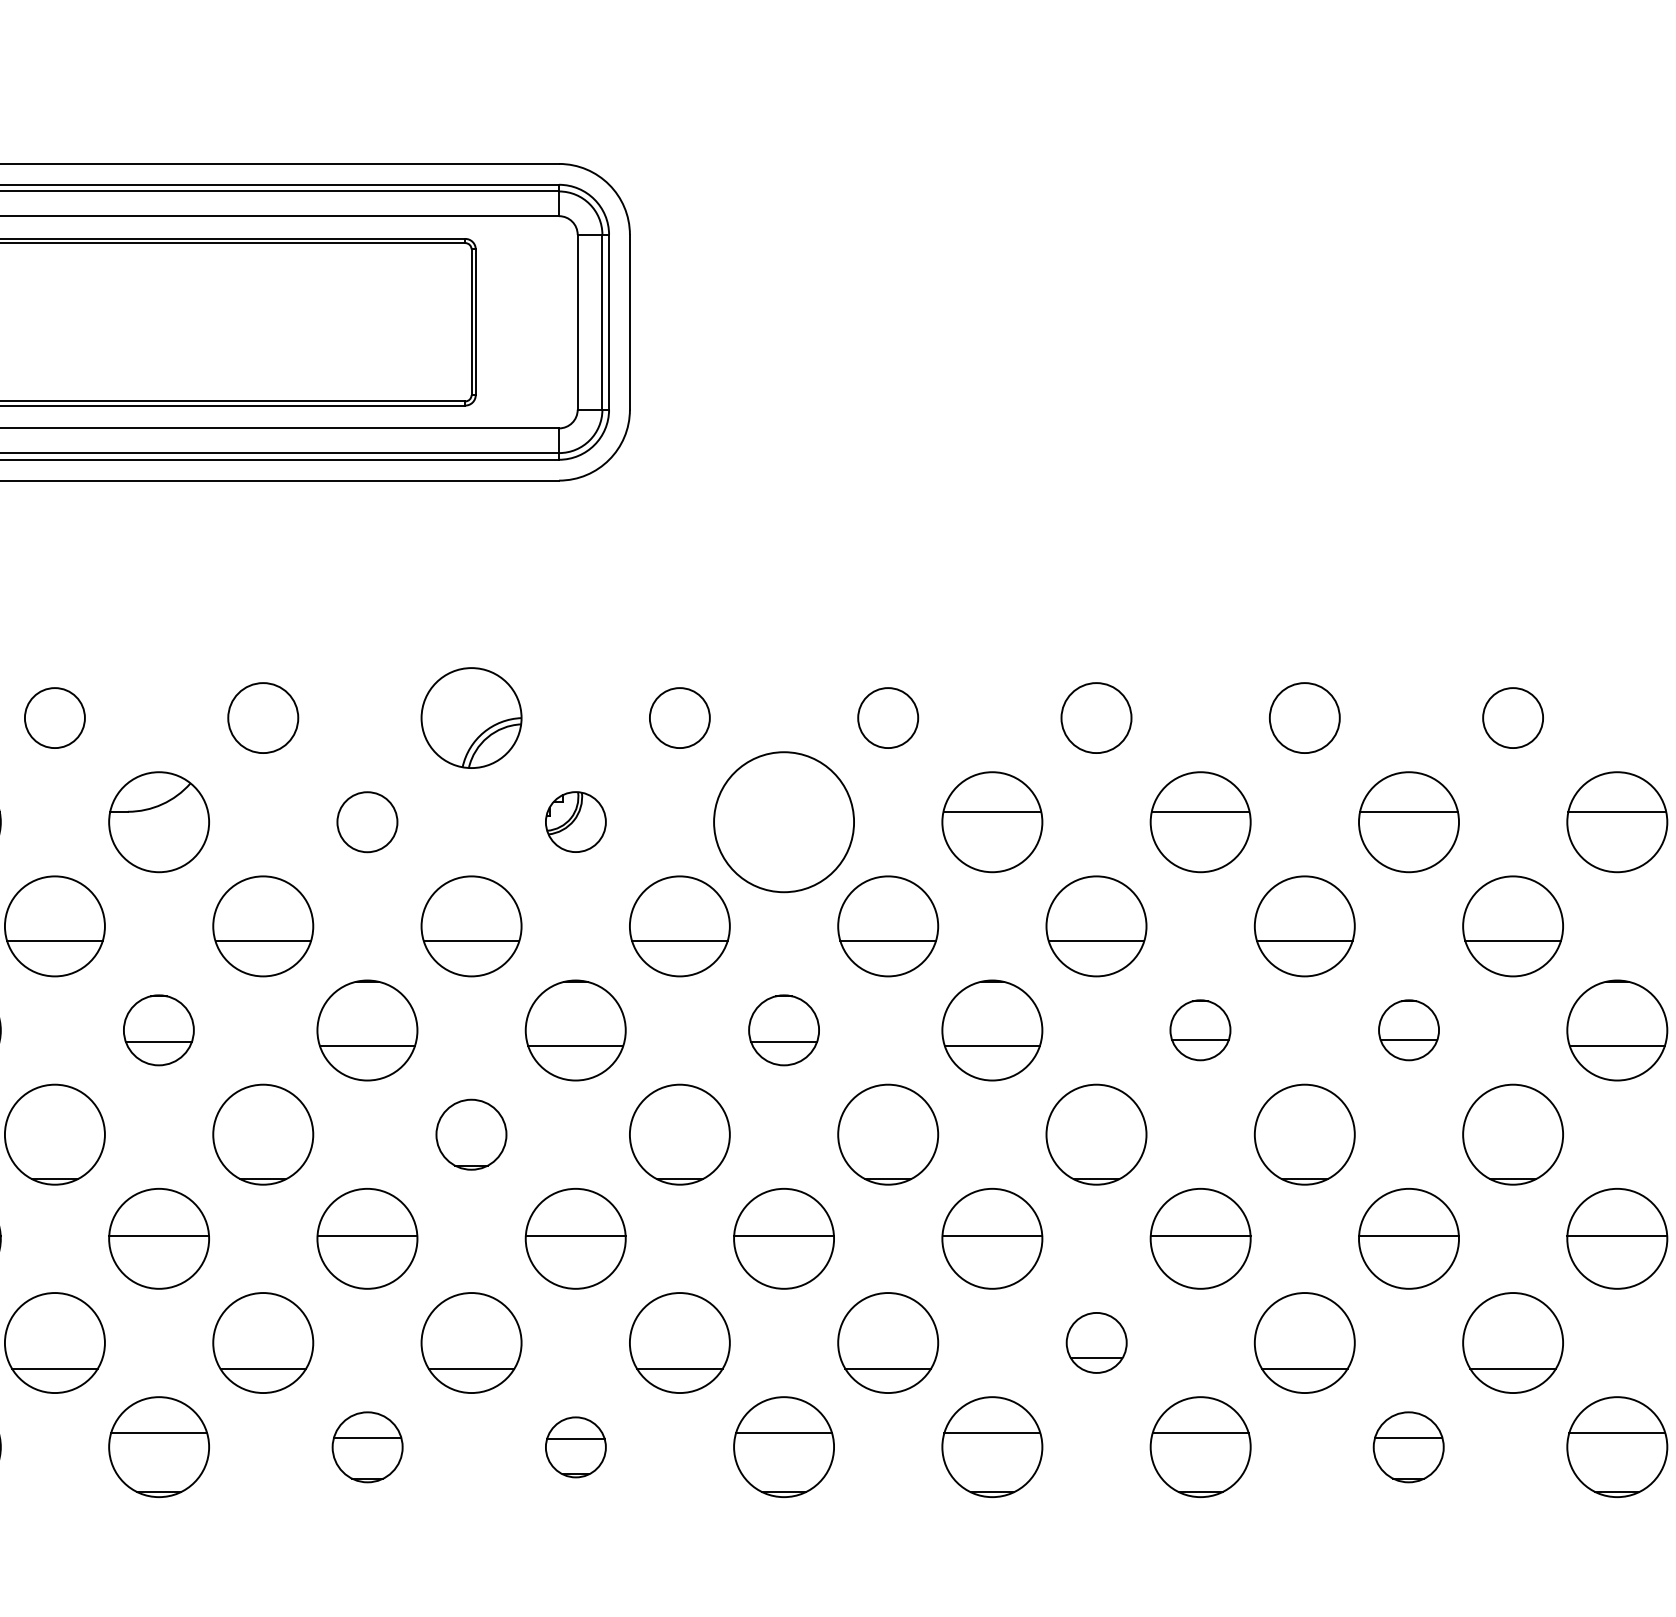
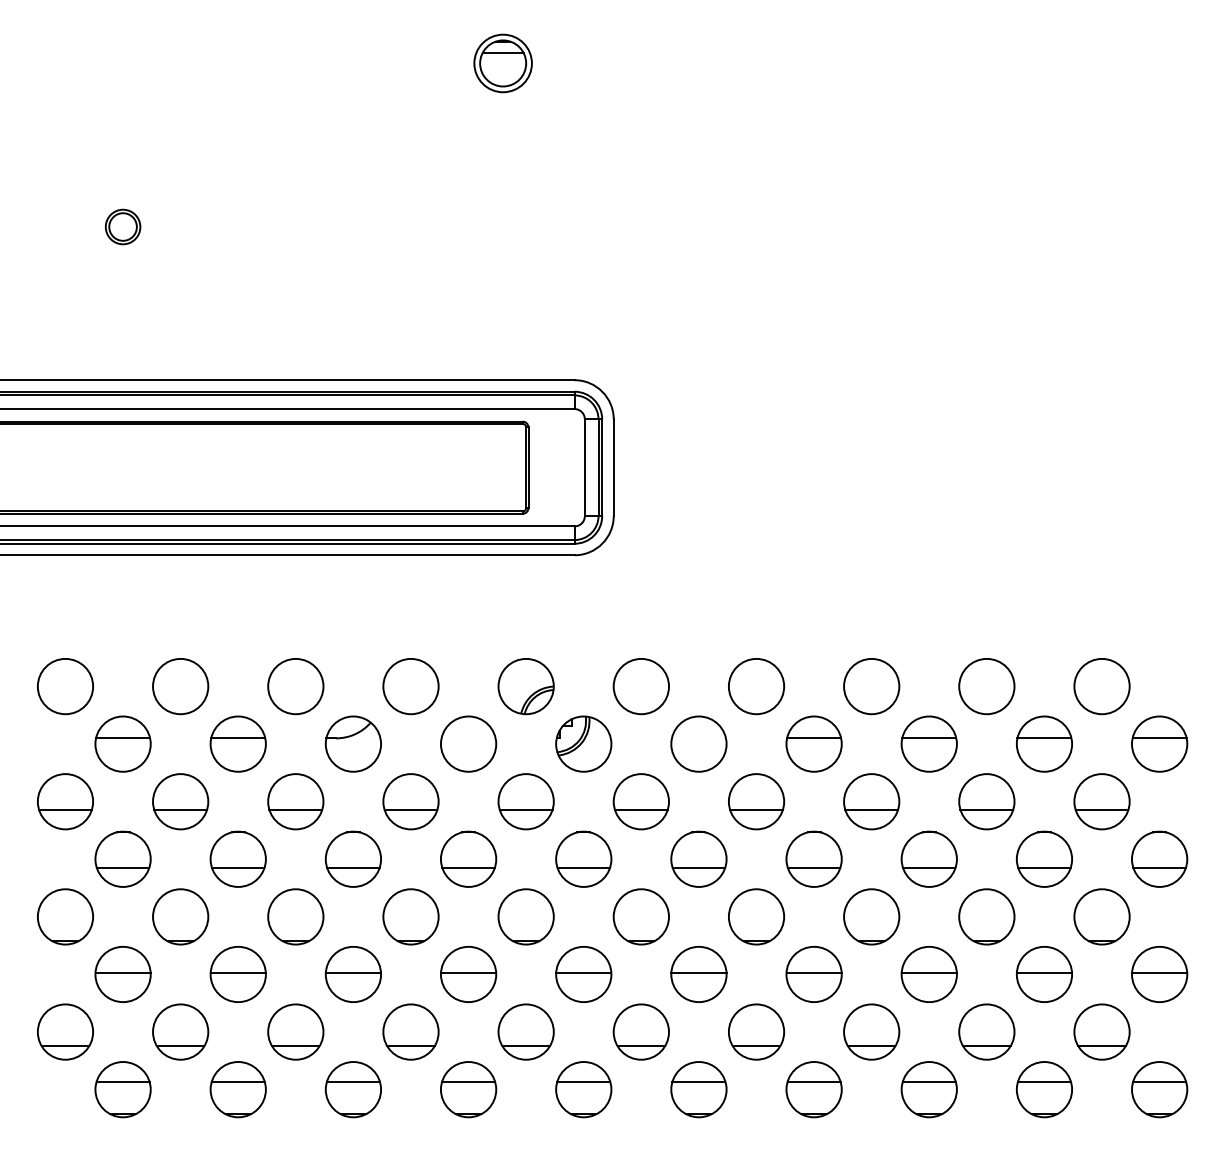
circle: (54, 717) -> (295, 686), size x1.67
circle: (262, 717) -> (410, 686), size x1.43
circle: (680, 717) -> (641, 686), size x1.67
circle: (888, 717) -> (756, 686), size x1.67
circle: (1096, 717) -> (871, 686), size x1.43
circle: (1304, 717) -> (986, 686), size x1.43
circle: (1512, 717) -> (1101, 686), size x1.67
circle: (367, 821) -> (468, 743), size x1.67
part: (575, 821) -> (583, 743), size x1.67
circle: (783, 821) -> (698, 743), size x0.71
part: (157, 1029) -> (352, 858), size x1.43
part: (783, 1029) -> (698, 858), size x1.43
part: (1199, 1029) -> (928, 858), size x1.67
part: (1409, 1029) -> (1044, 858), size x1.67
part: (470, 1133) -> (525, 916), size x1.43
part: (1096, 1341) -> (871, 1031), size x1.67
part: (367, 1446) -> (468, 1089), size x1.43
part: (575, 1446) -> (583, 1089), size x1.67
part: (1407, 1446) -> (1043, 1089), size x1.43

